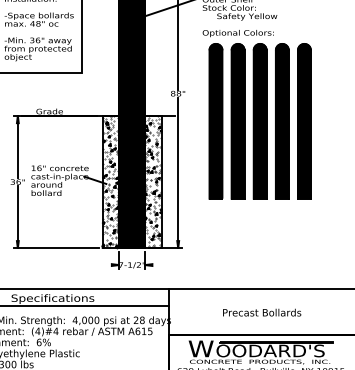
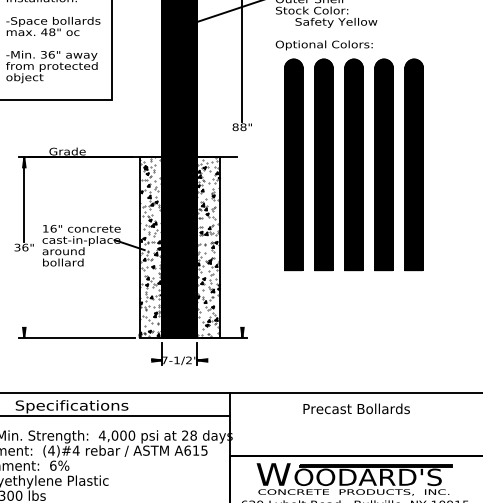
line: (178, 172) -> (242, 234), removed
line: (17, 217) -> (23, 295), removed
text: (262, 312) -> (357, 408), moved

